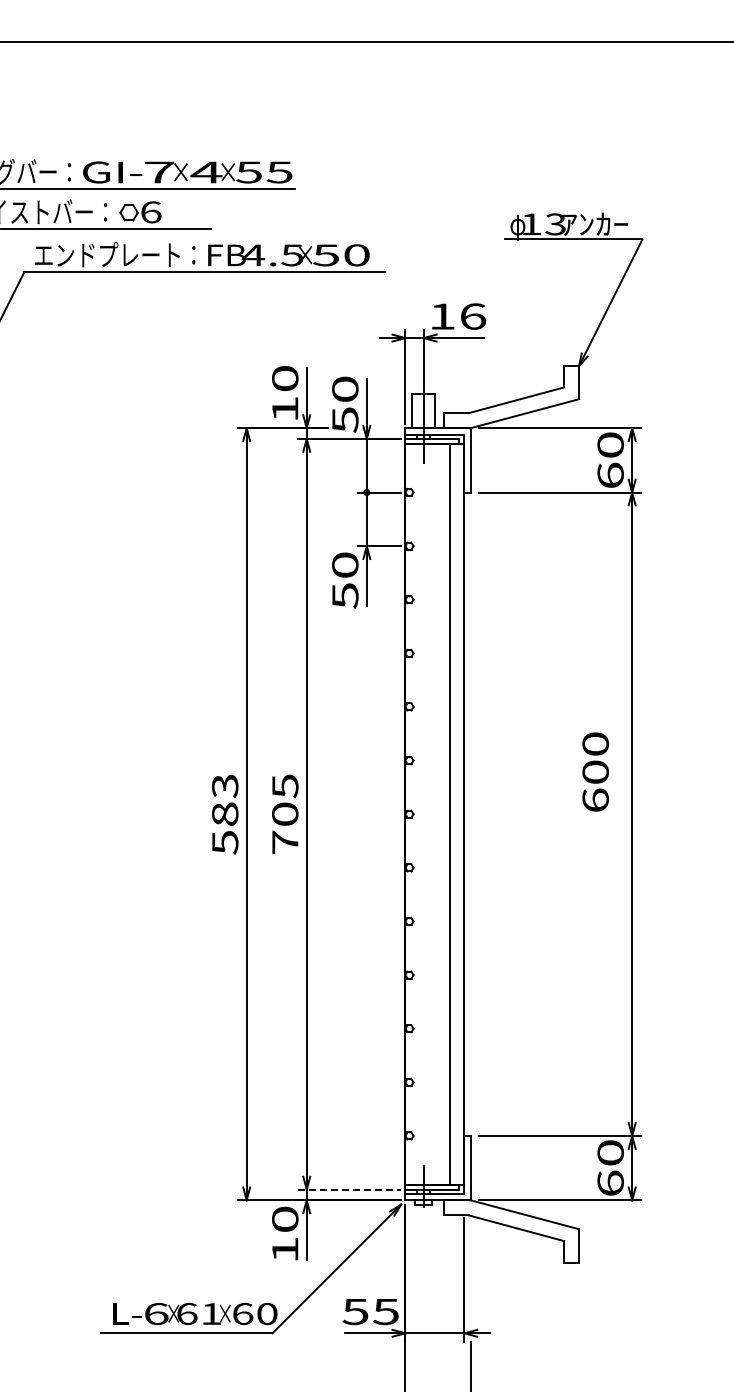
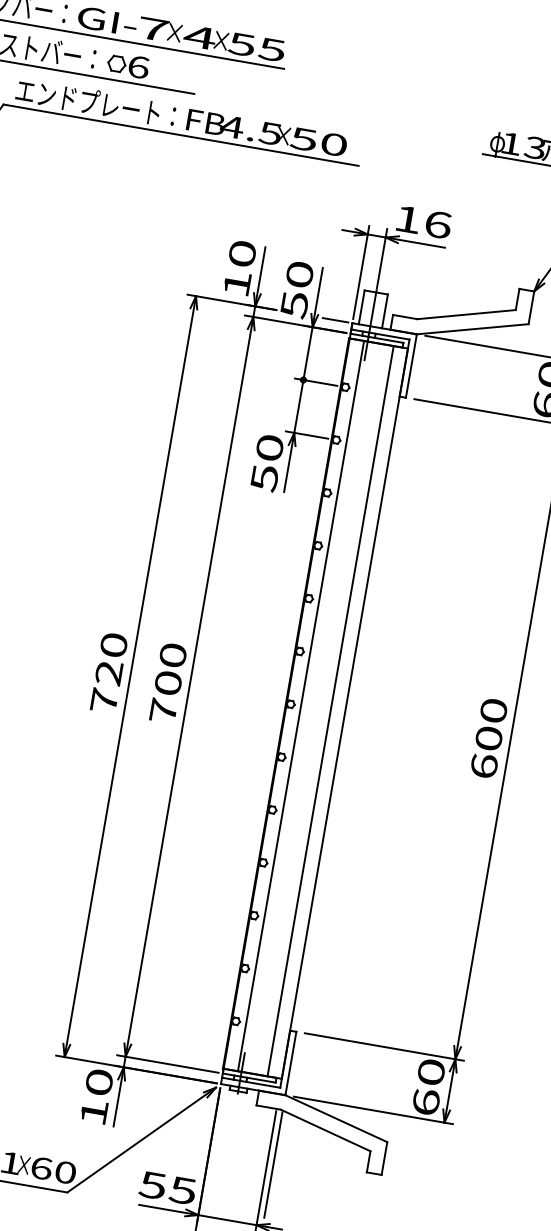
line: (388, 428) -> (335, 320), added
text: (595, 771) -> (488, 737), moved
text: (285, 786) -> (173, 655), 705 -> 700
line: (419, 813) -> (300, 705), added
text: (225, 814) -> (109, 673), 583 -> 720
line: (350, 1189) -> (168, 1064), dashed -> solid
line: (470, 1270) -> (273, 1164), added

